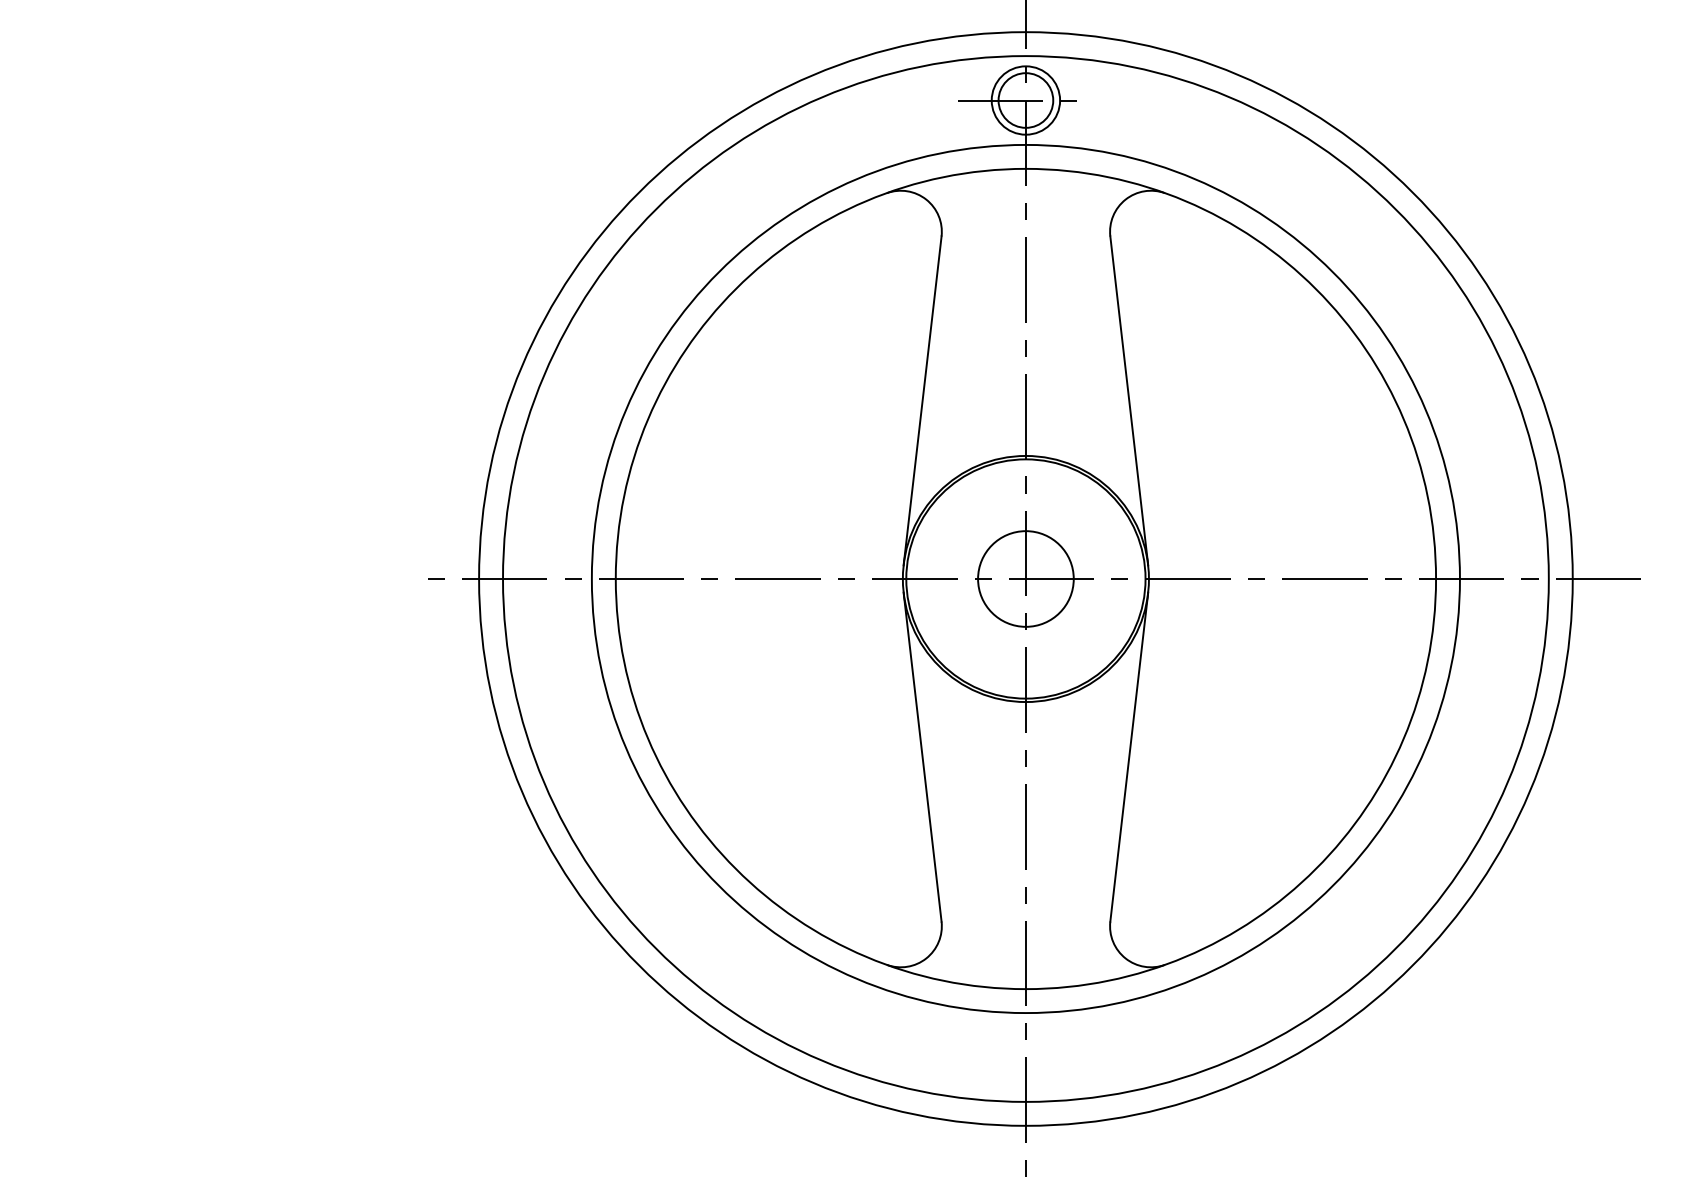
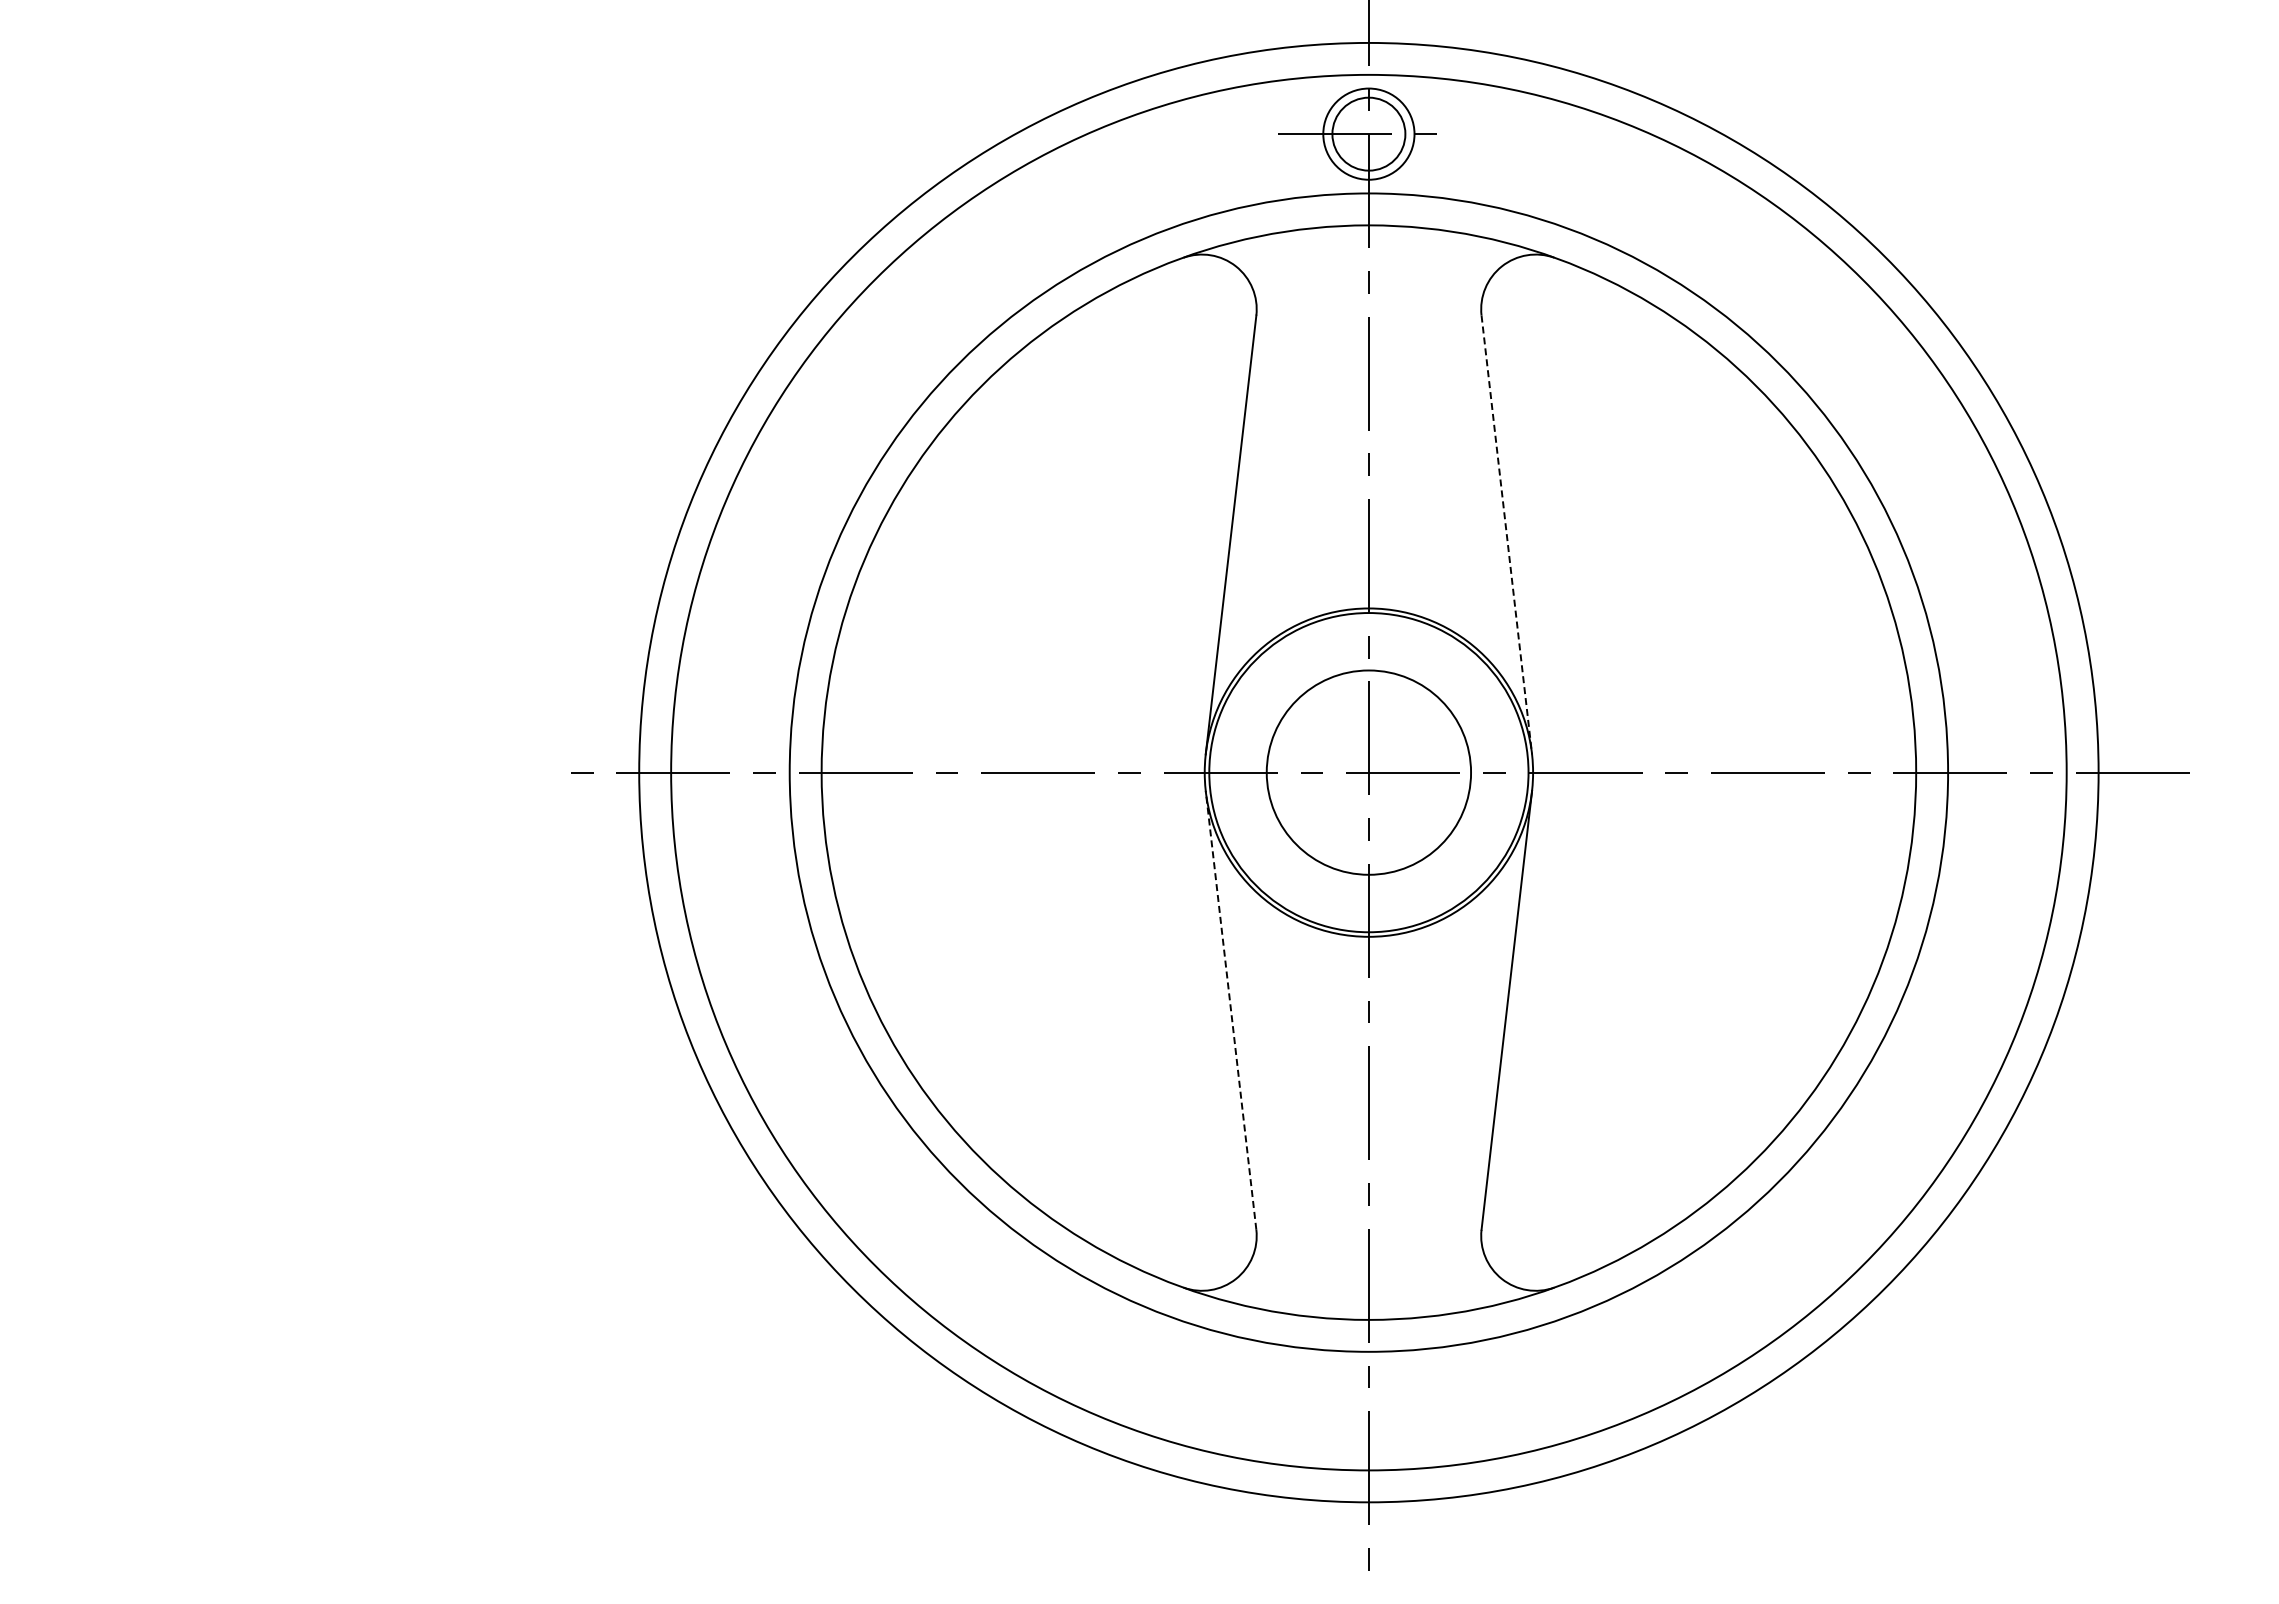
line: (1129, 401) -> (1506, 535), solid -> dashed
circle: (1025, 578) -> (1368, 772), size x1.6
line: (922, 757) -> (1231, 1010), solid -> dashed

